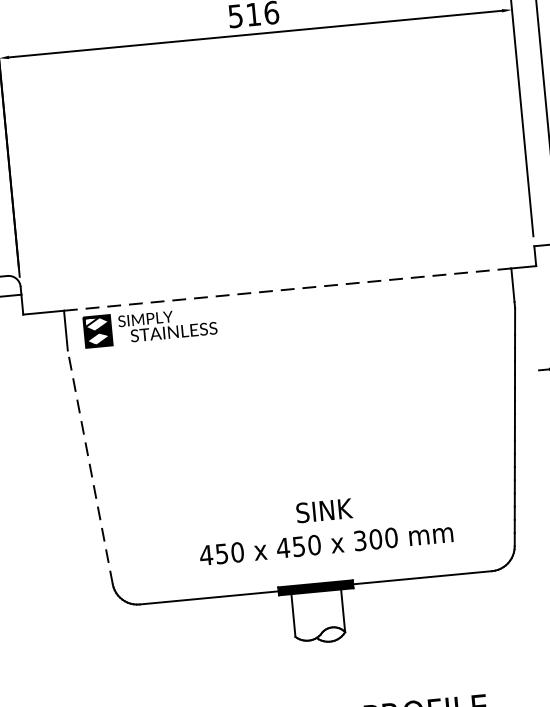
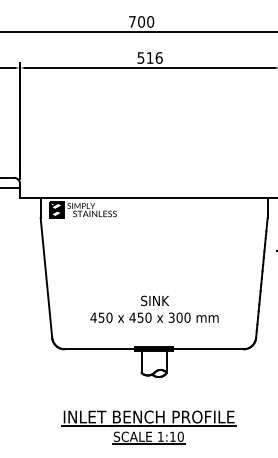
line: (286, 288) -> (153, 197), dashed -> solid
line: (90, 466) -> (46, 277), dashed -> solid
text: (324, 525) -> (154, 308), moved

